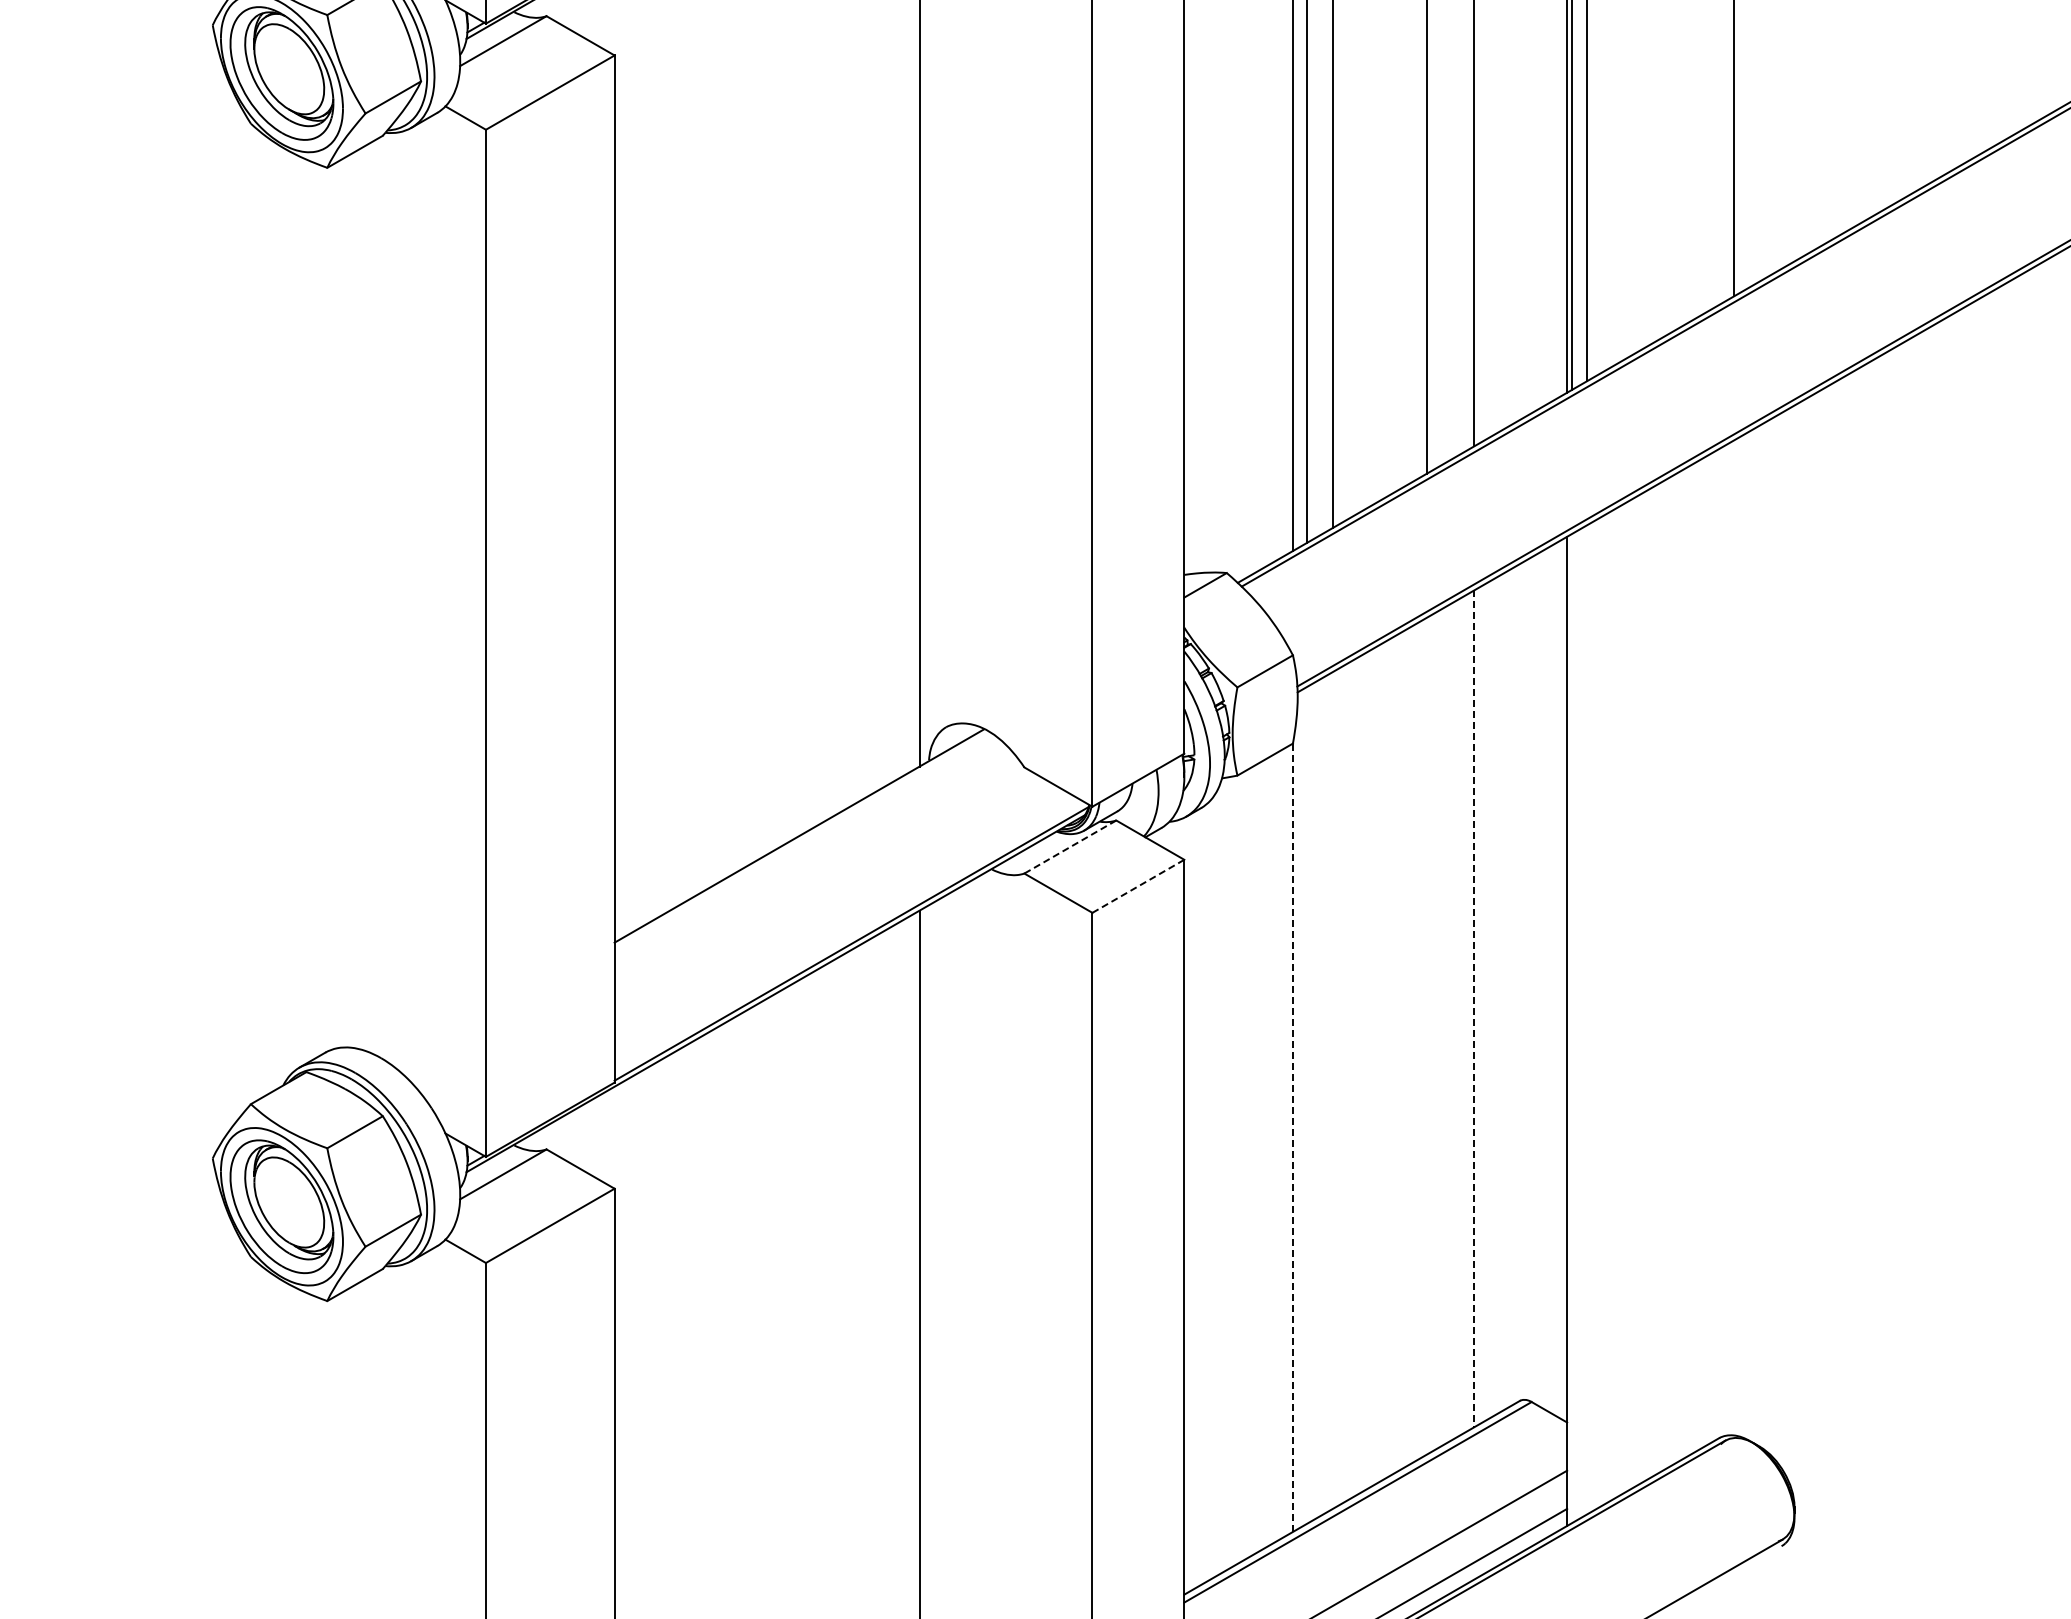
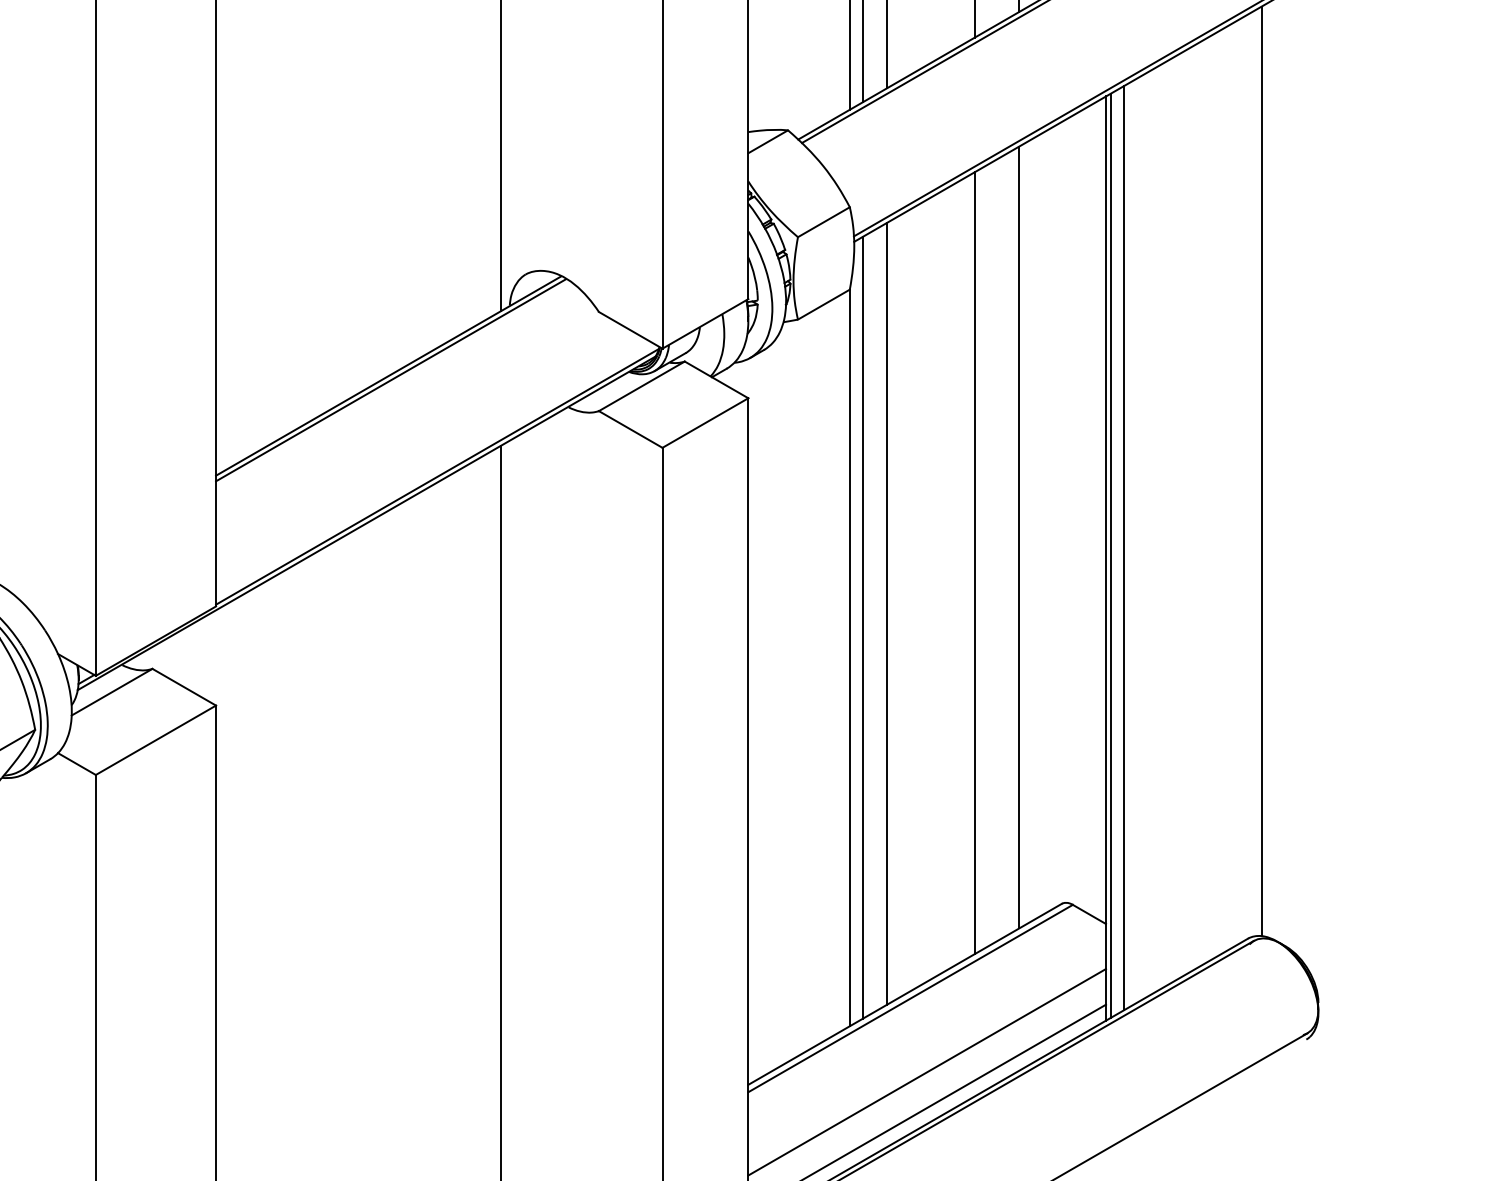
line: (801, 840) -> (390, 380), added
line: (1069, 847) -> (641, 386), dashed -> solid
line: (1138, 886) -> (705, 423), dashed -> solid
line: (1733, 937) -> (1261, 470), added
line: (1474, 1009) -> (1019, 538), dashed -> solid
line: (1586, 1019) -> (1124, 547), added
line: (1572, 1027) -> (1111, 554), added
line: (1426, 1035) -> (974, 562), added
line: (1332, 1090) -> (886, 613), added
line: (1307, 1104) -> (863, 626), added
line: (1292, 1138) -> (849, 658), dashed -> solid

